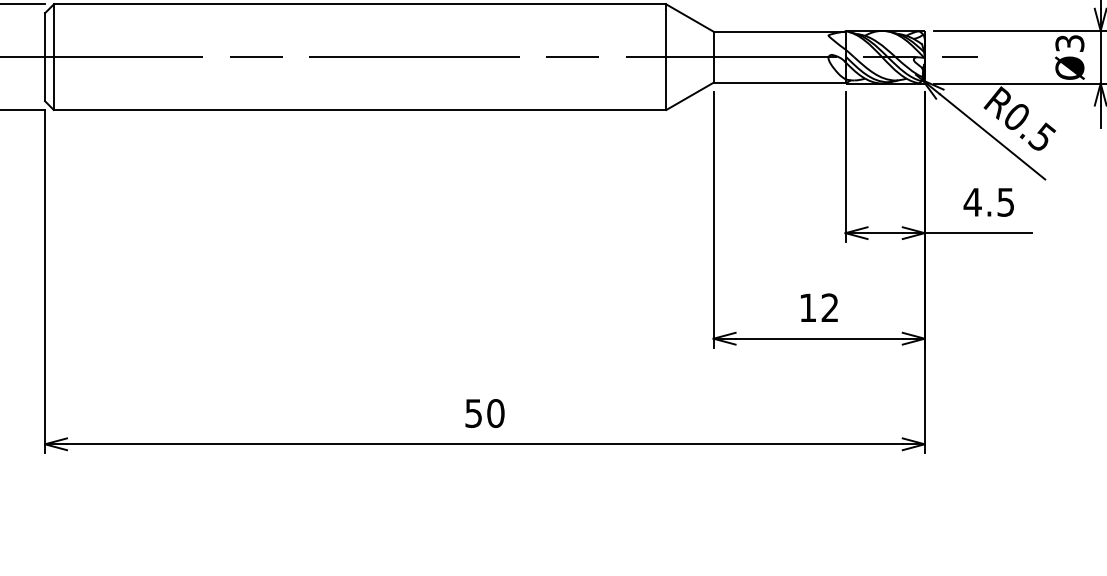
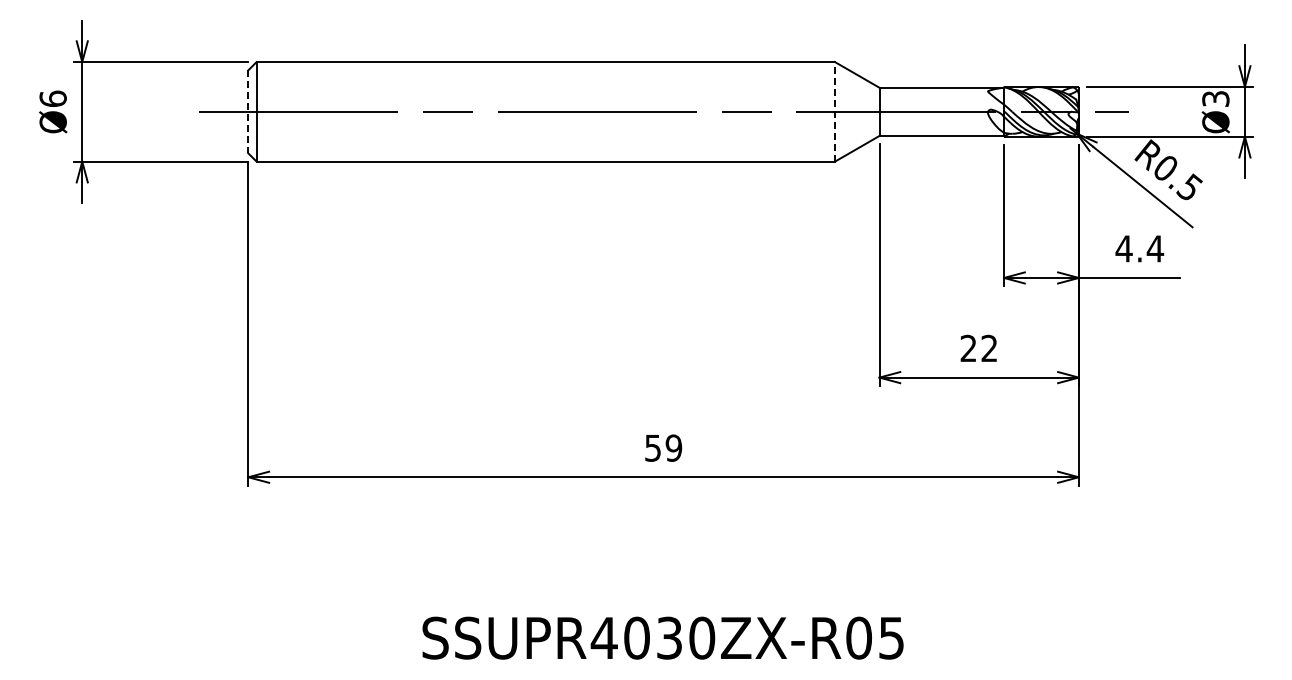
line: (45, 56) -> (248, 111), solid -> dashed
line: (665, 56) -> (834, 111), solid -> dashed
text: (1005, 201) -> (1155, 248), 4.5 -> 4.4
text: (807, 306) -> (968, 347), 12 -> 22
text: (495, 412) -> (673, 447), 50 -> 59

